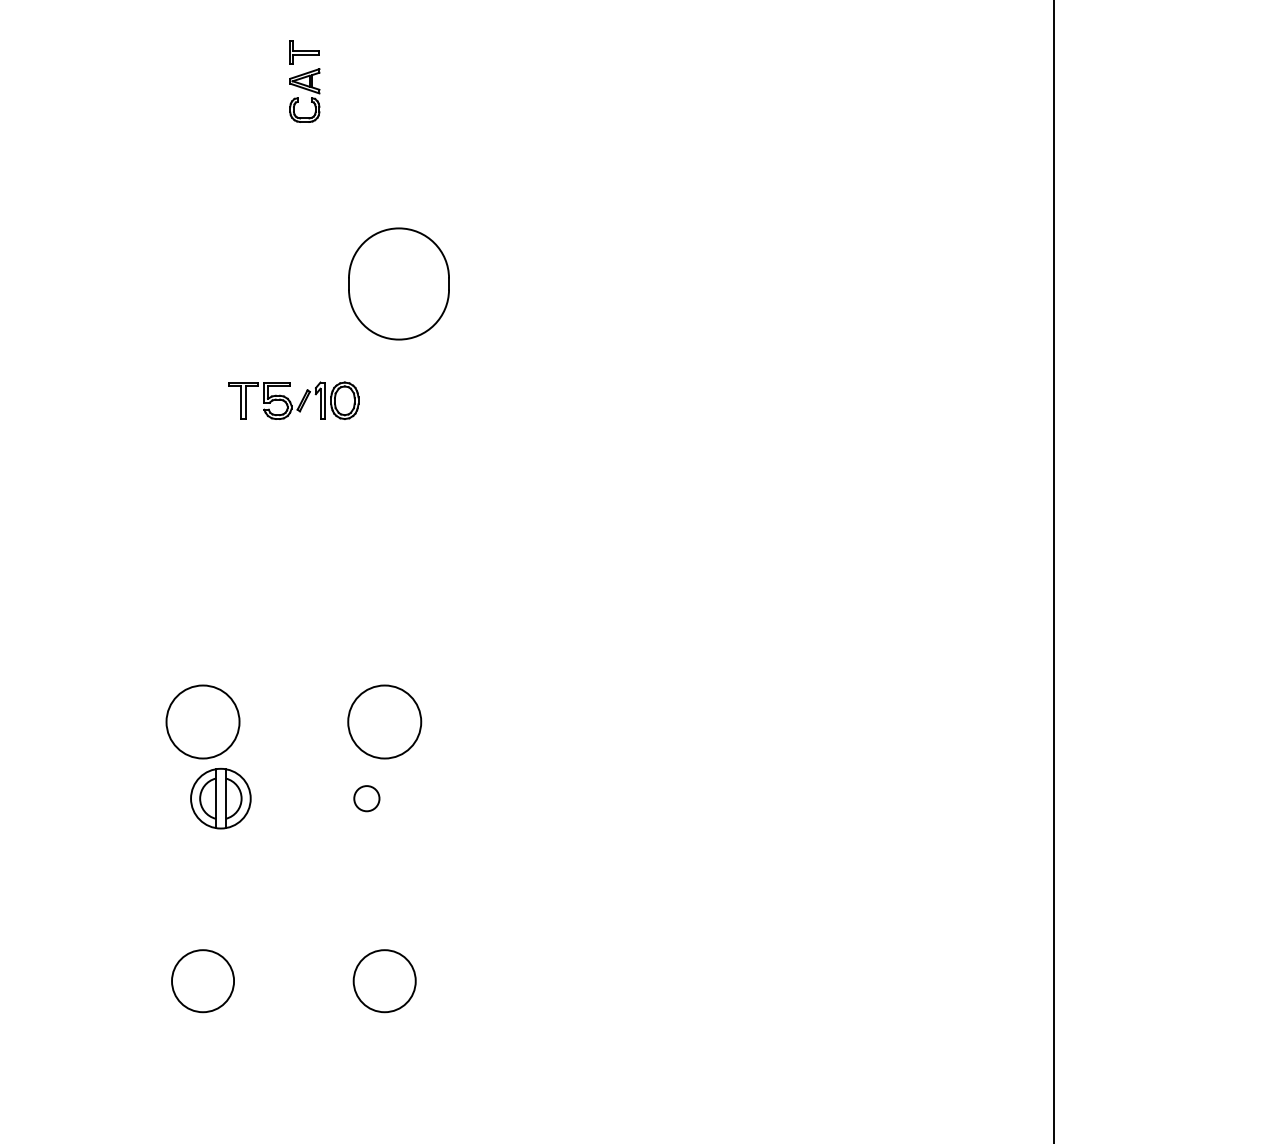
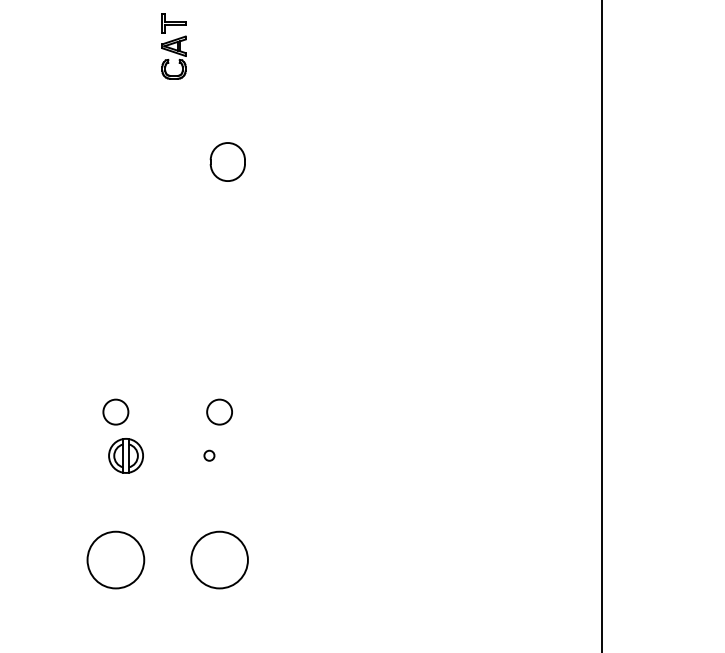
part: (303, 81) -> (173, 46), size x1.4
part: (398, 282) -> (227, 161), size x0.6
part: (293, 400) -> (167, 228), removed
circle: (202, 720) -> (115, 411), size x0.6
circle: (384, 720) -> (219, 411), size x0.6
circle: (366, 797) -> (209, 455), size x0.7
circle: (202, 980) -> (115, 559), size x1.6
circle: (384, 980) -> (219, 559), size x1.6

